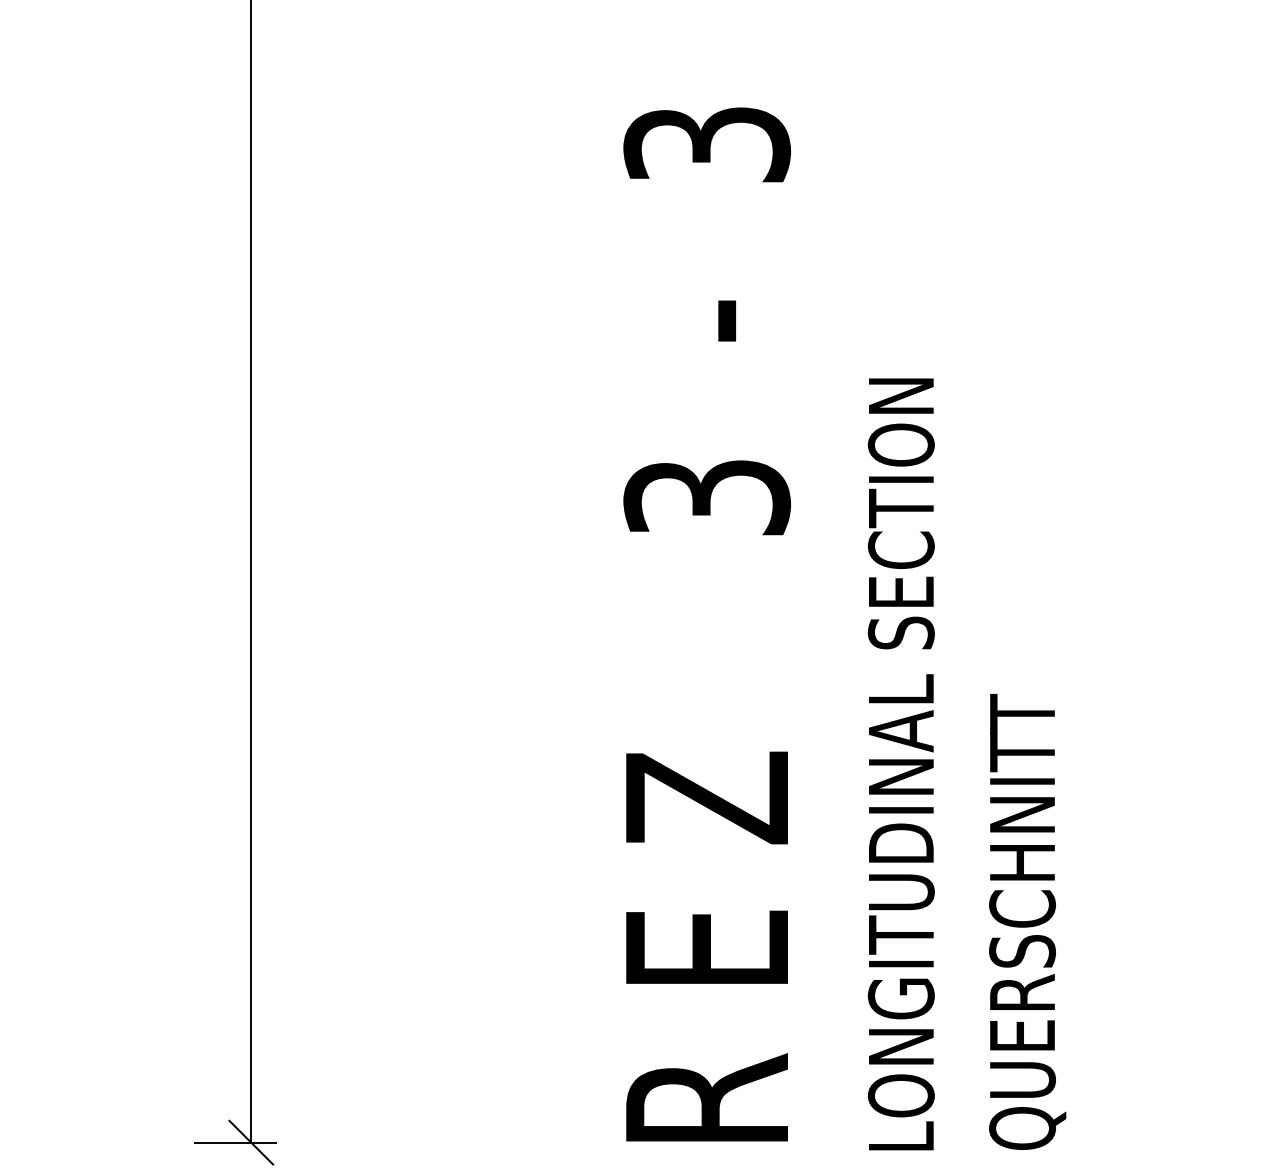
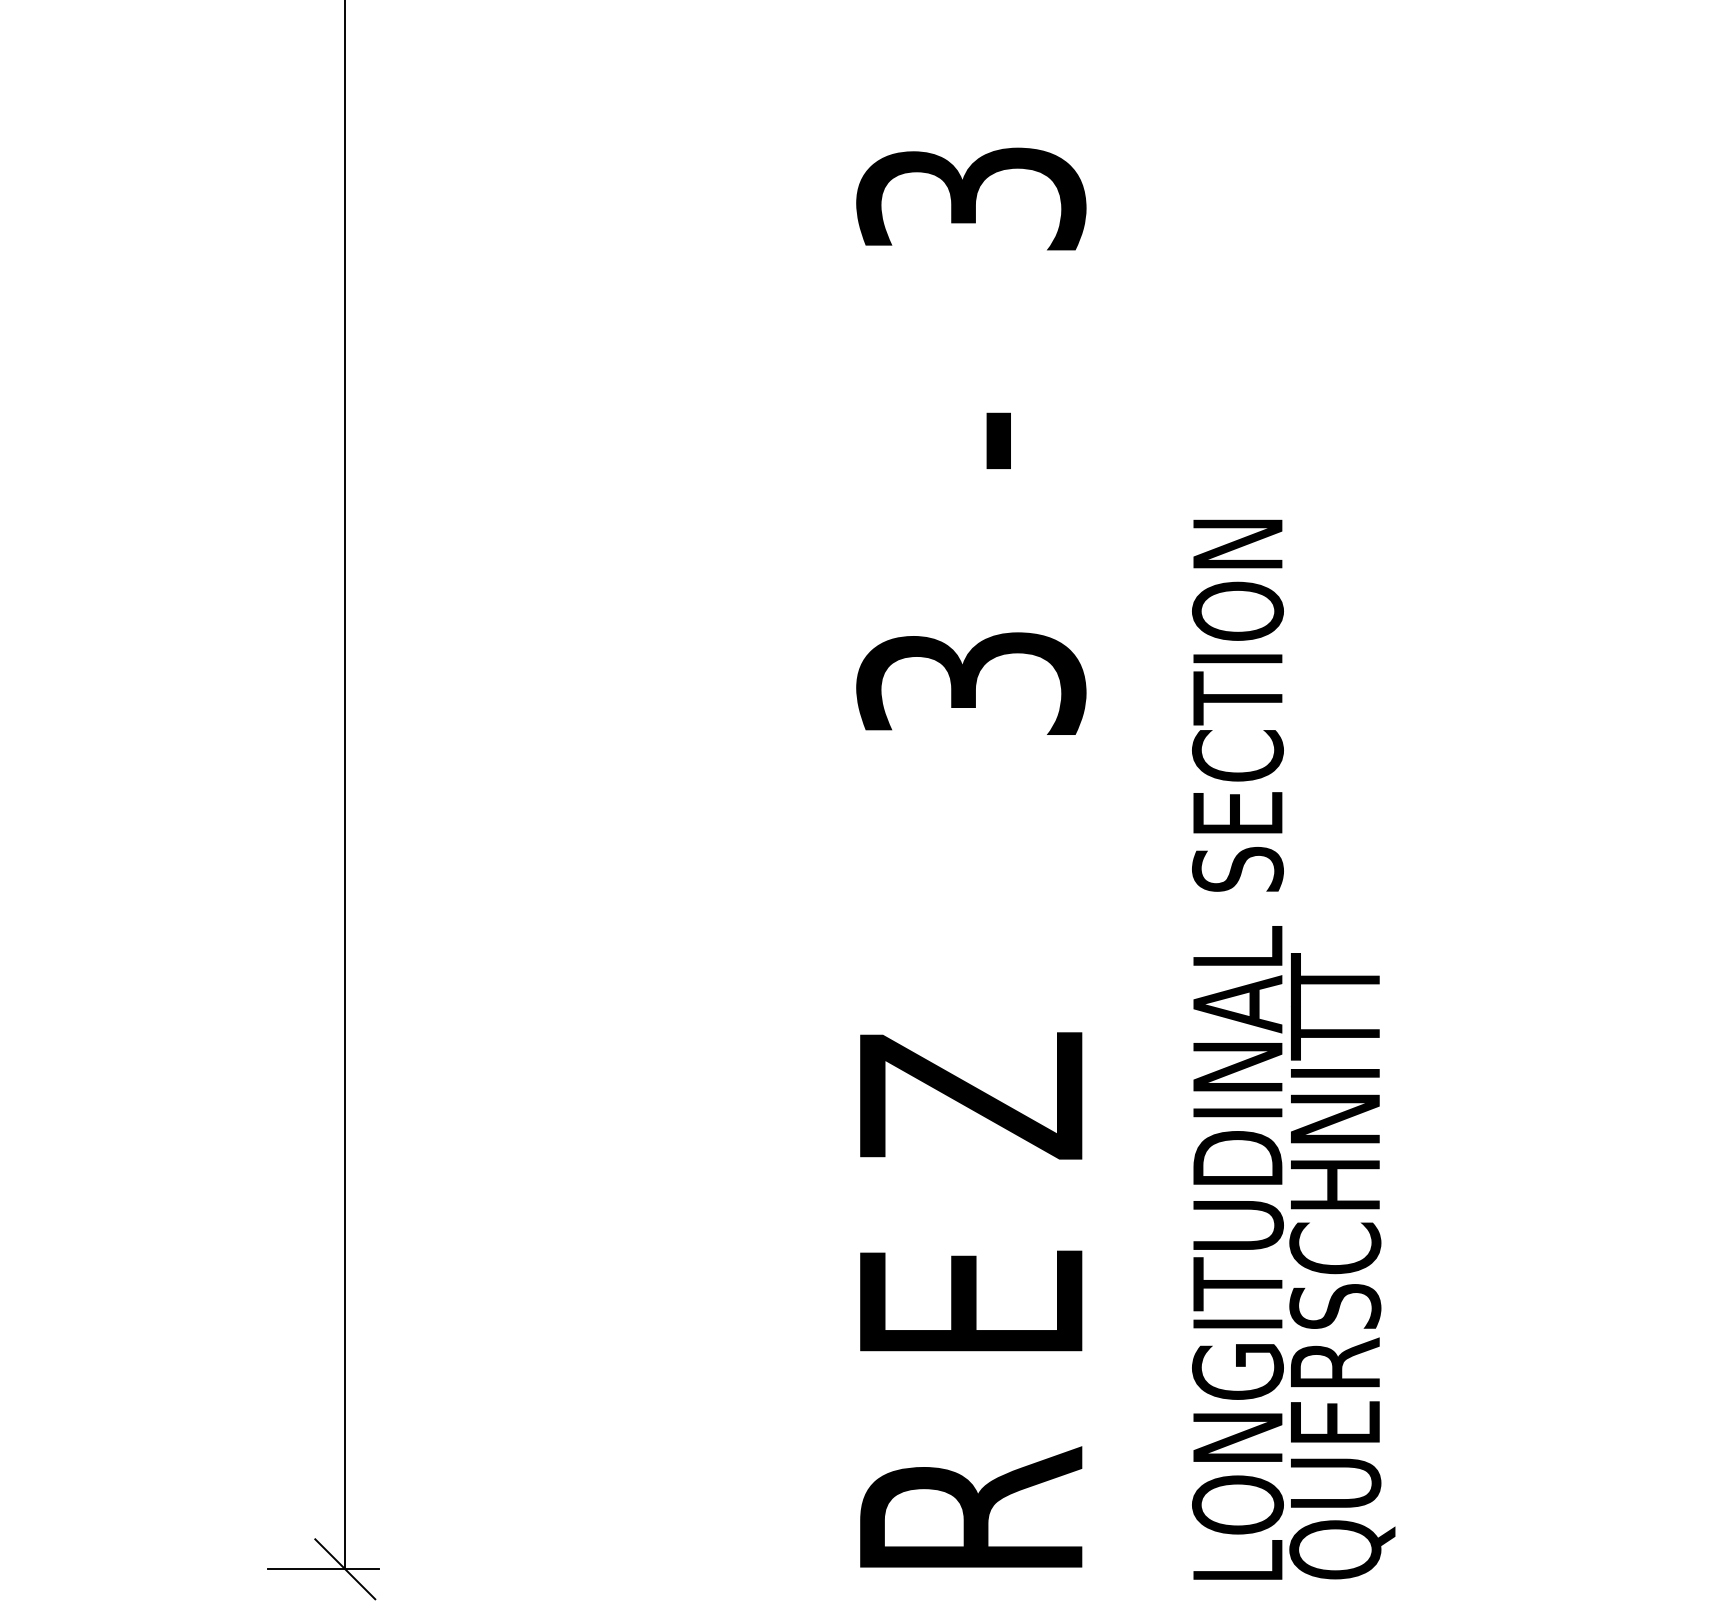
text: (1027, 922) -> (1342, 1266), moved

